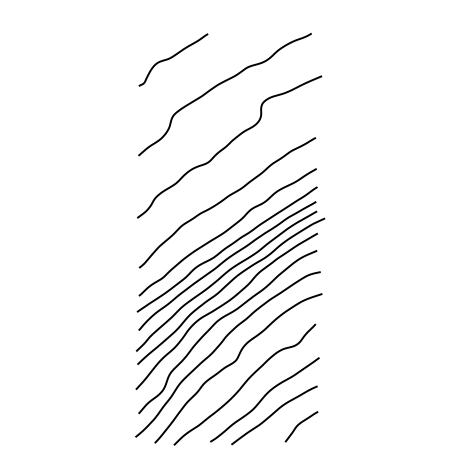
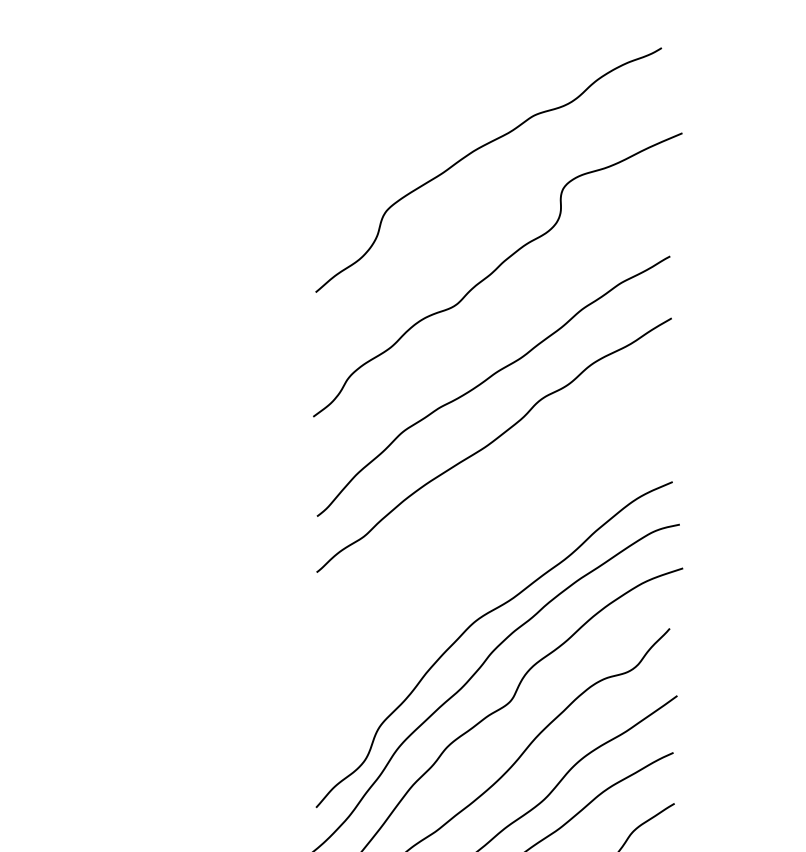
curve: (173, 57) -> (385, 95), removed
part: (230, 287) -> (499, 555), removed

